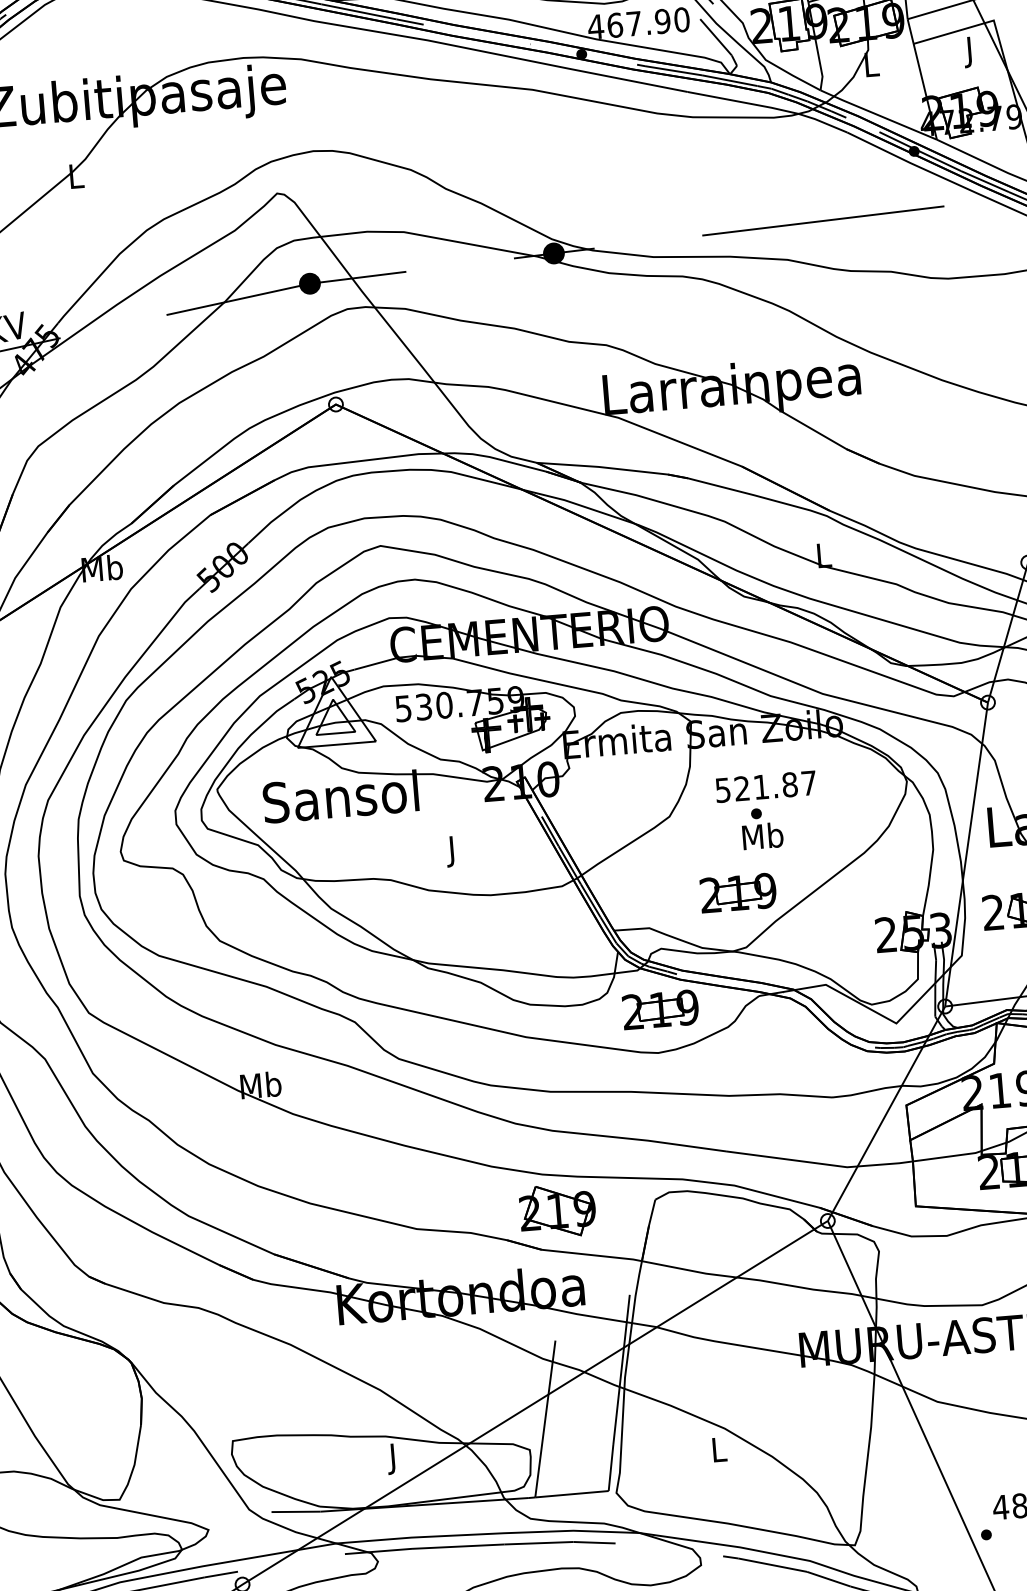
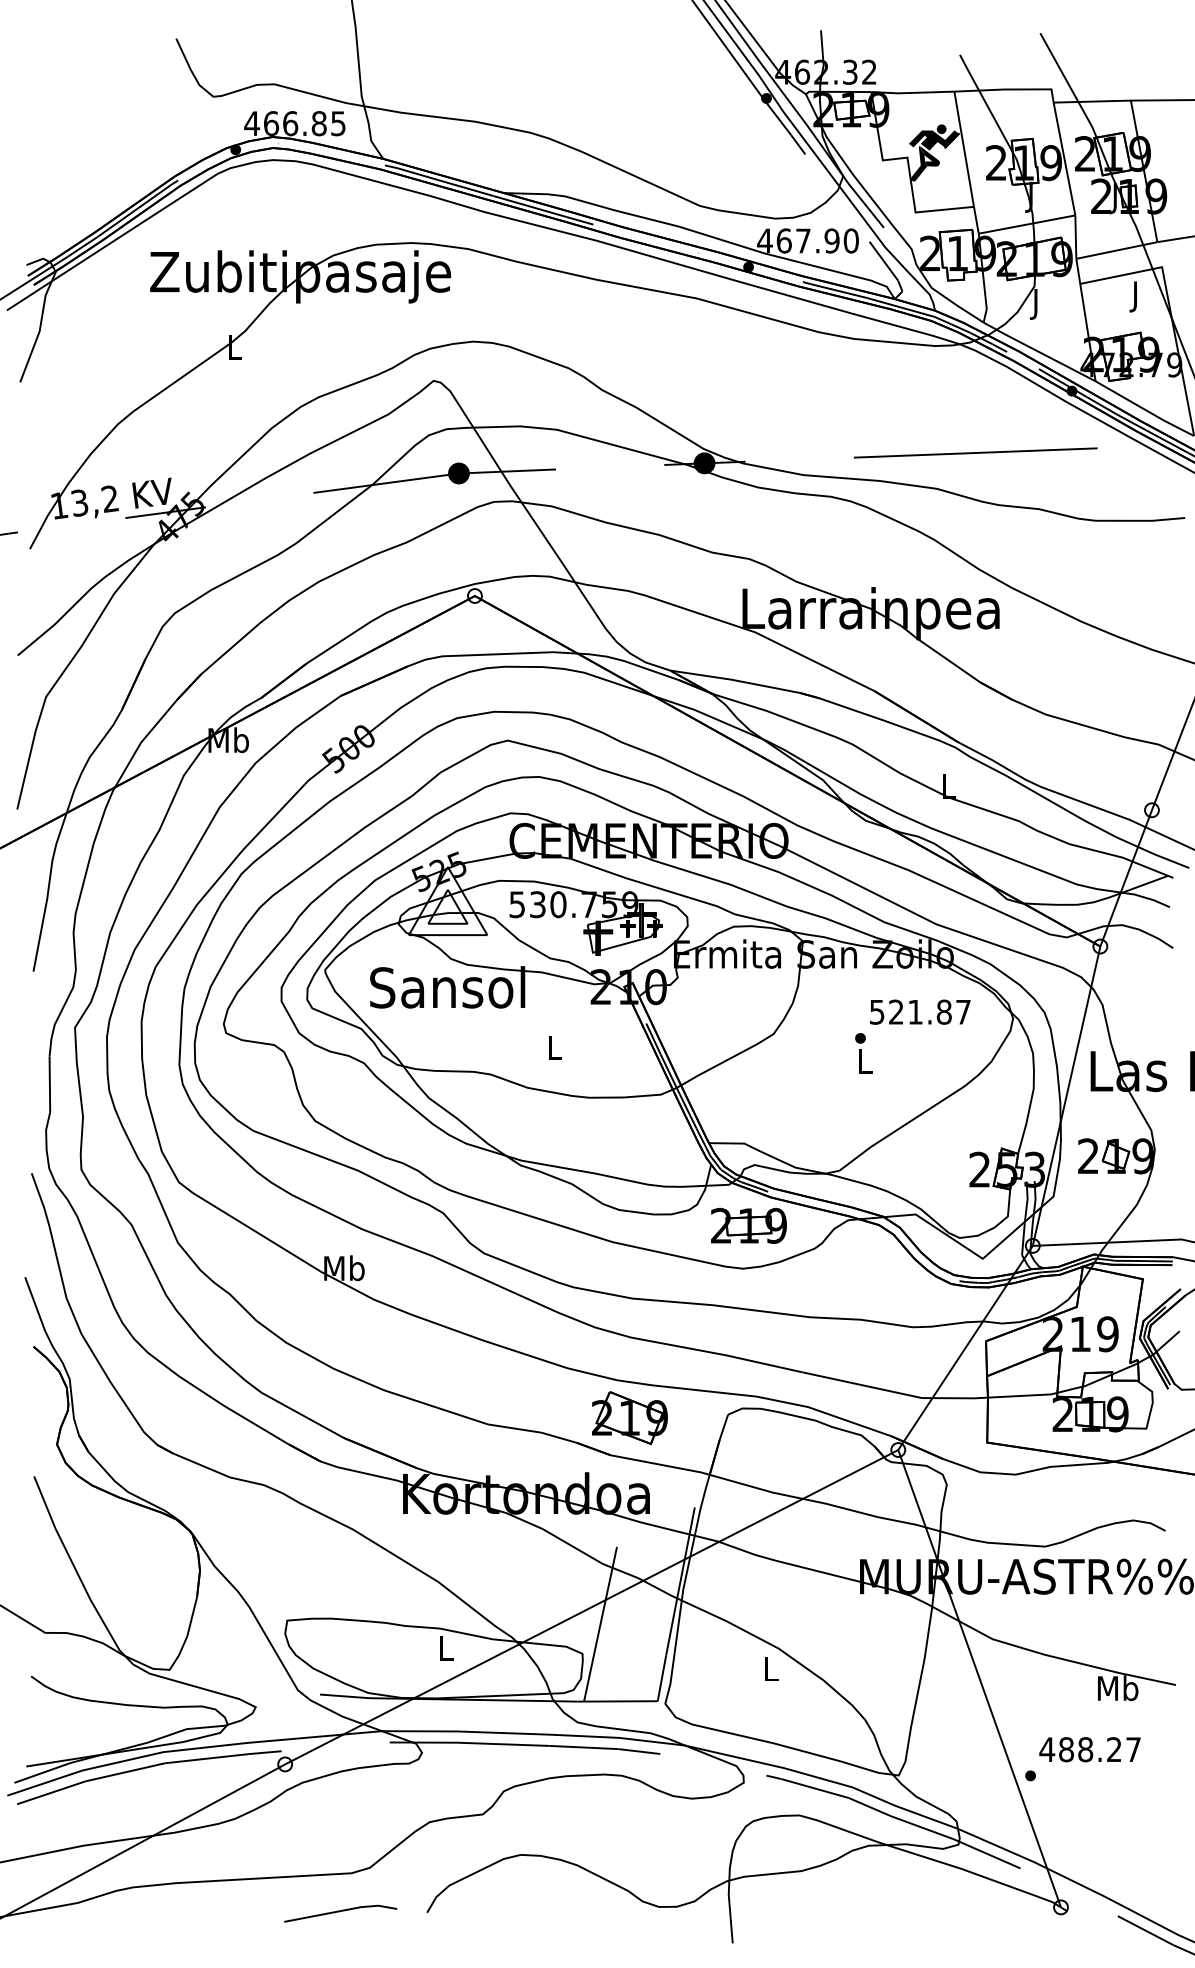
text: (871, 67) -> (1036, 304), L -> J
text: (766, 786) -> (920, 1011), moved
text: (763, 836) -> (865, 1061), Mb -> L
text: (452, 850) -> (554, 1050), J -> L
part: (737, 892) -> (835, 1115), removed
text: (394, 1458) -> (446, 1651), J -> L

